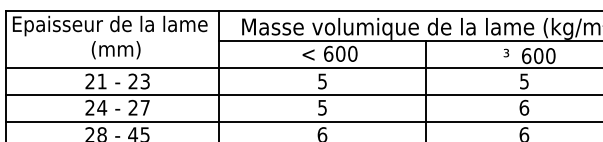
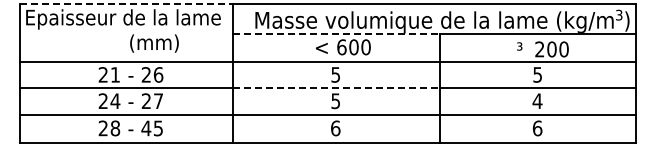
line: (113, 11) -> (126, 4), solid -> dashed
line: (323, 41) -> (336, 34), solid -> dashed
text: (116, 50) -> (154, 43), moved
text: (526, 56) -> (539, 49), 600 -> 200
text: (145, 81) -> (158, 74), 23 -> 26
line: (323, 95) -> (336, 88), solid -> dashed
text: (524, 108) -> (537, 101), 6 -> 4

